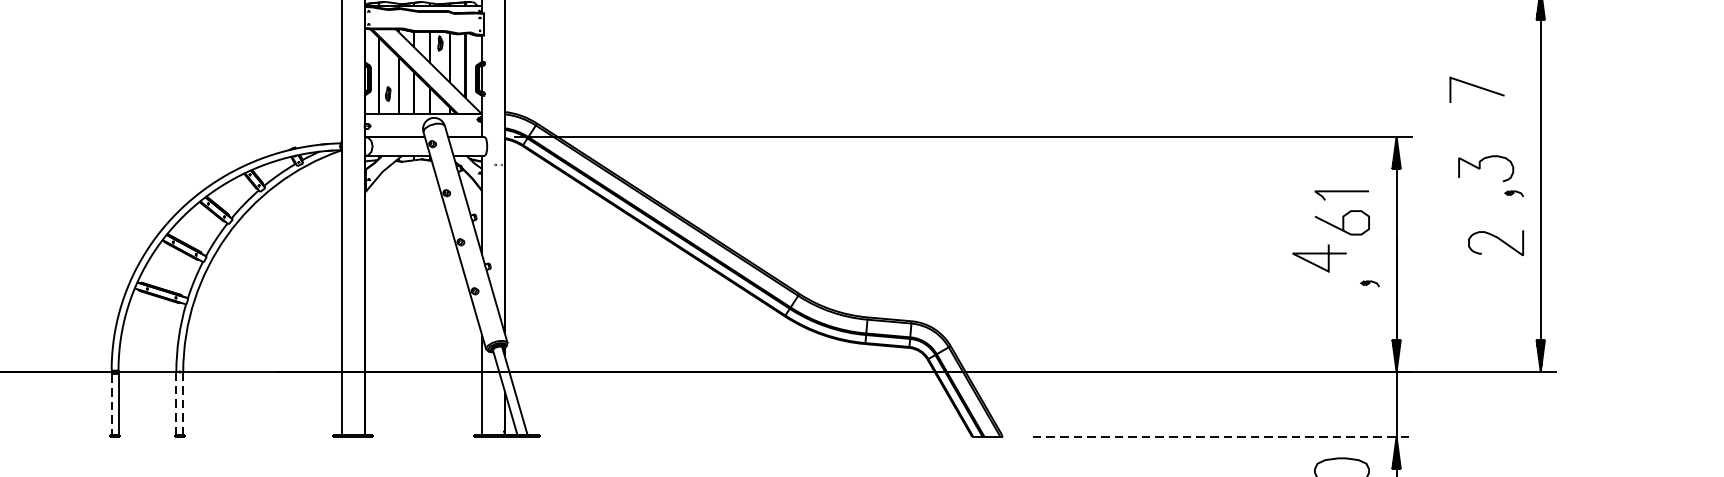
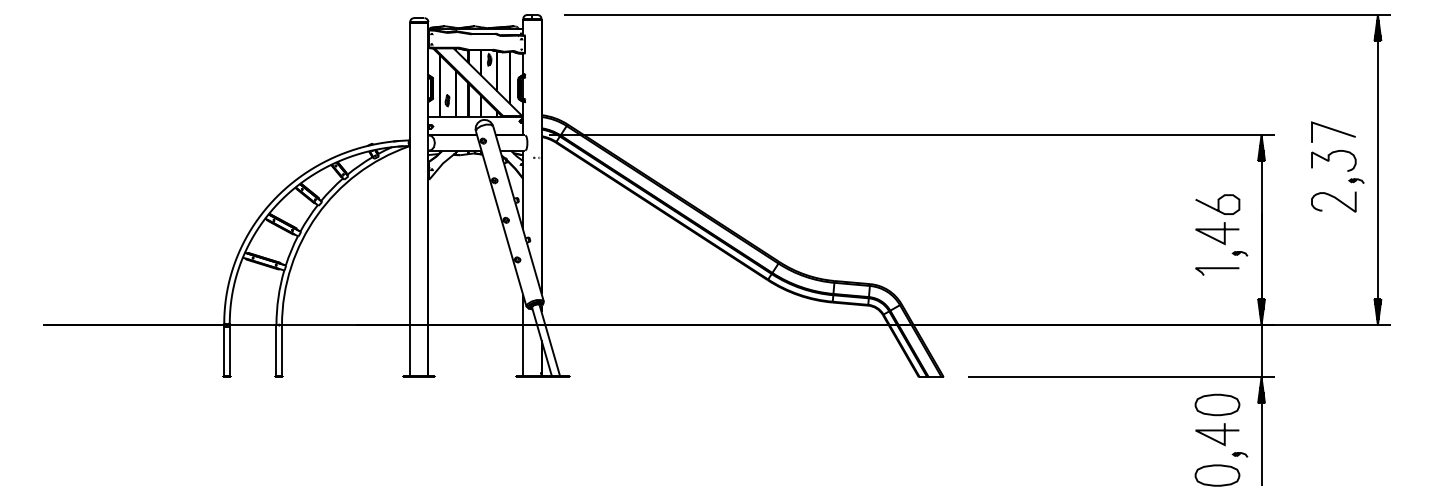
line: (1477, 87) -> (1333, 130), moved
line: (1342, 192) -> (1217, 269), moved
curve: (1498, 239) -> (1335, 199), moved
line: (1319, 254) -> (1217, 230), moved
line: (176, 403) -> (276, 350), dashed -> solid
line: (183, 403) -> (282, 350), dashed -> solid
line: (111, 404) -> (224, 351), dashed -> solid
line: (1223, 436) -> (1121, 377), dashed -> solid

